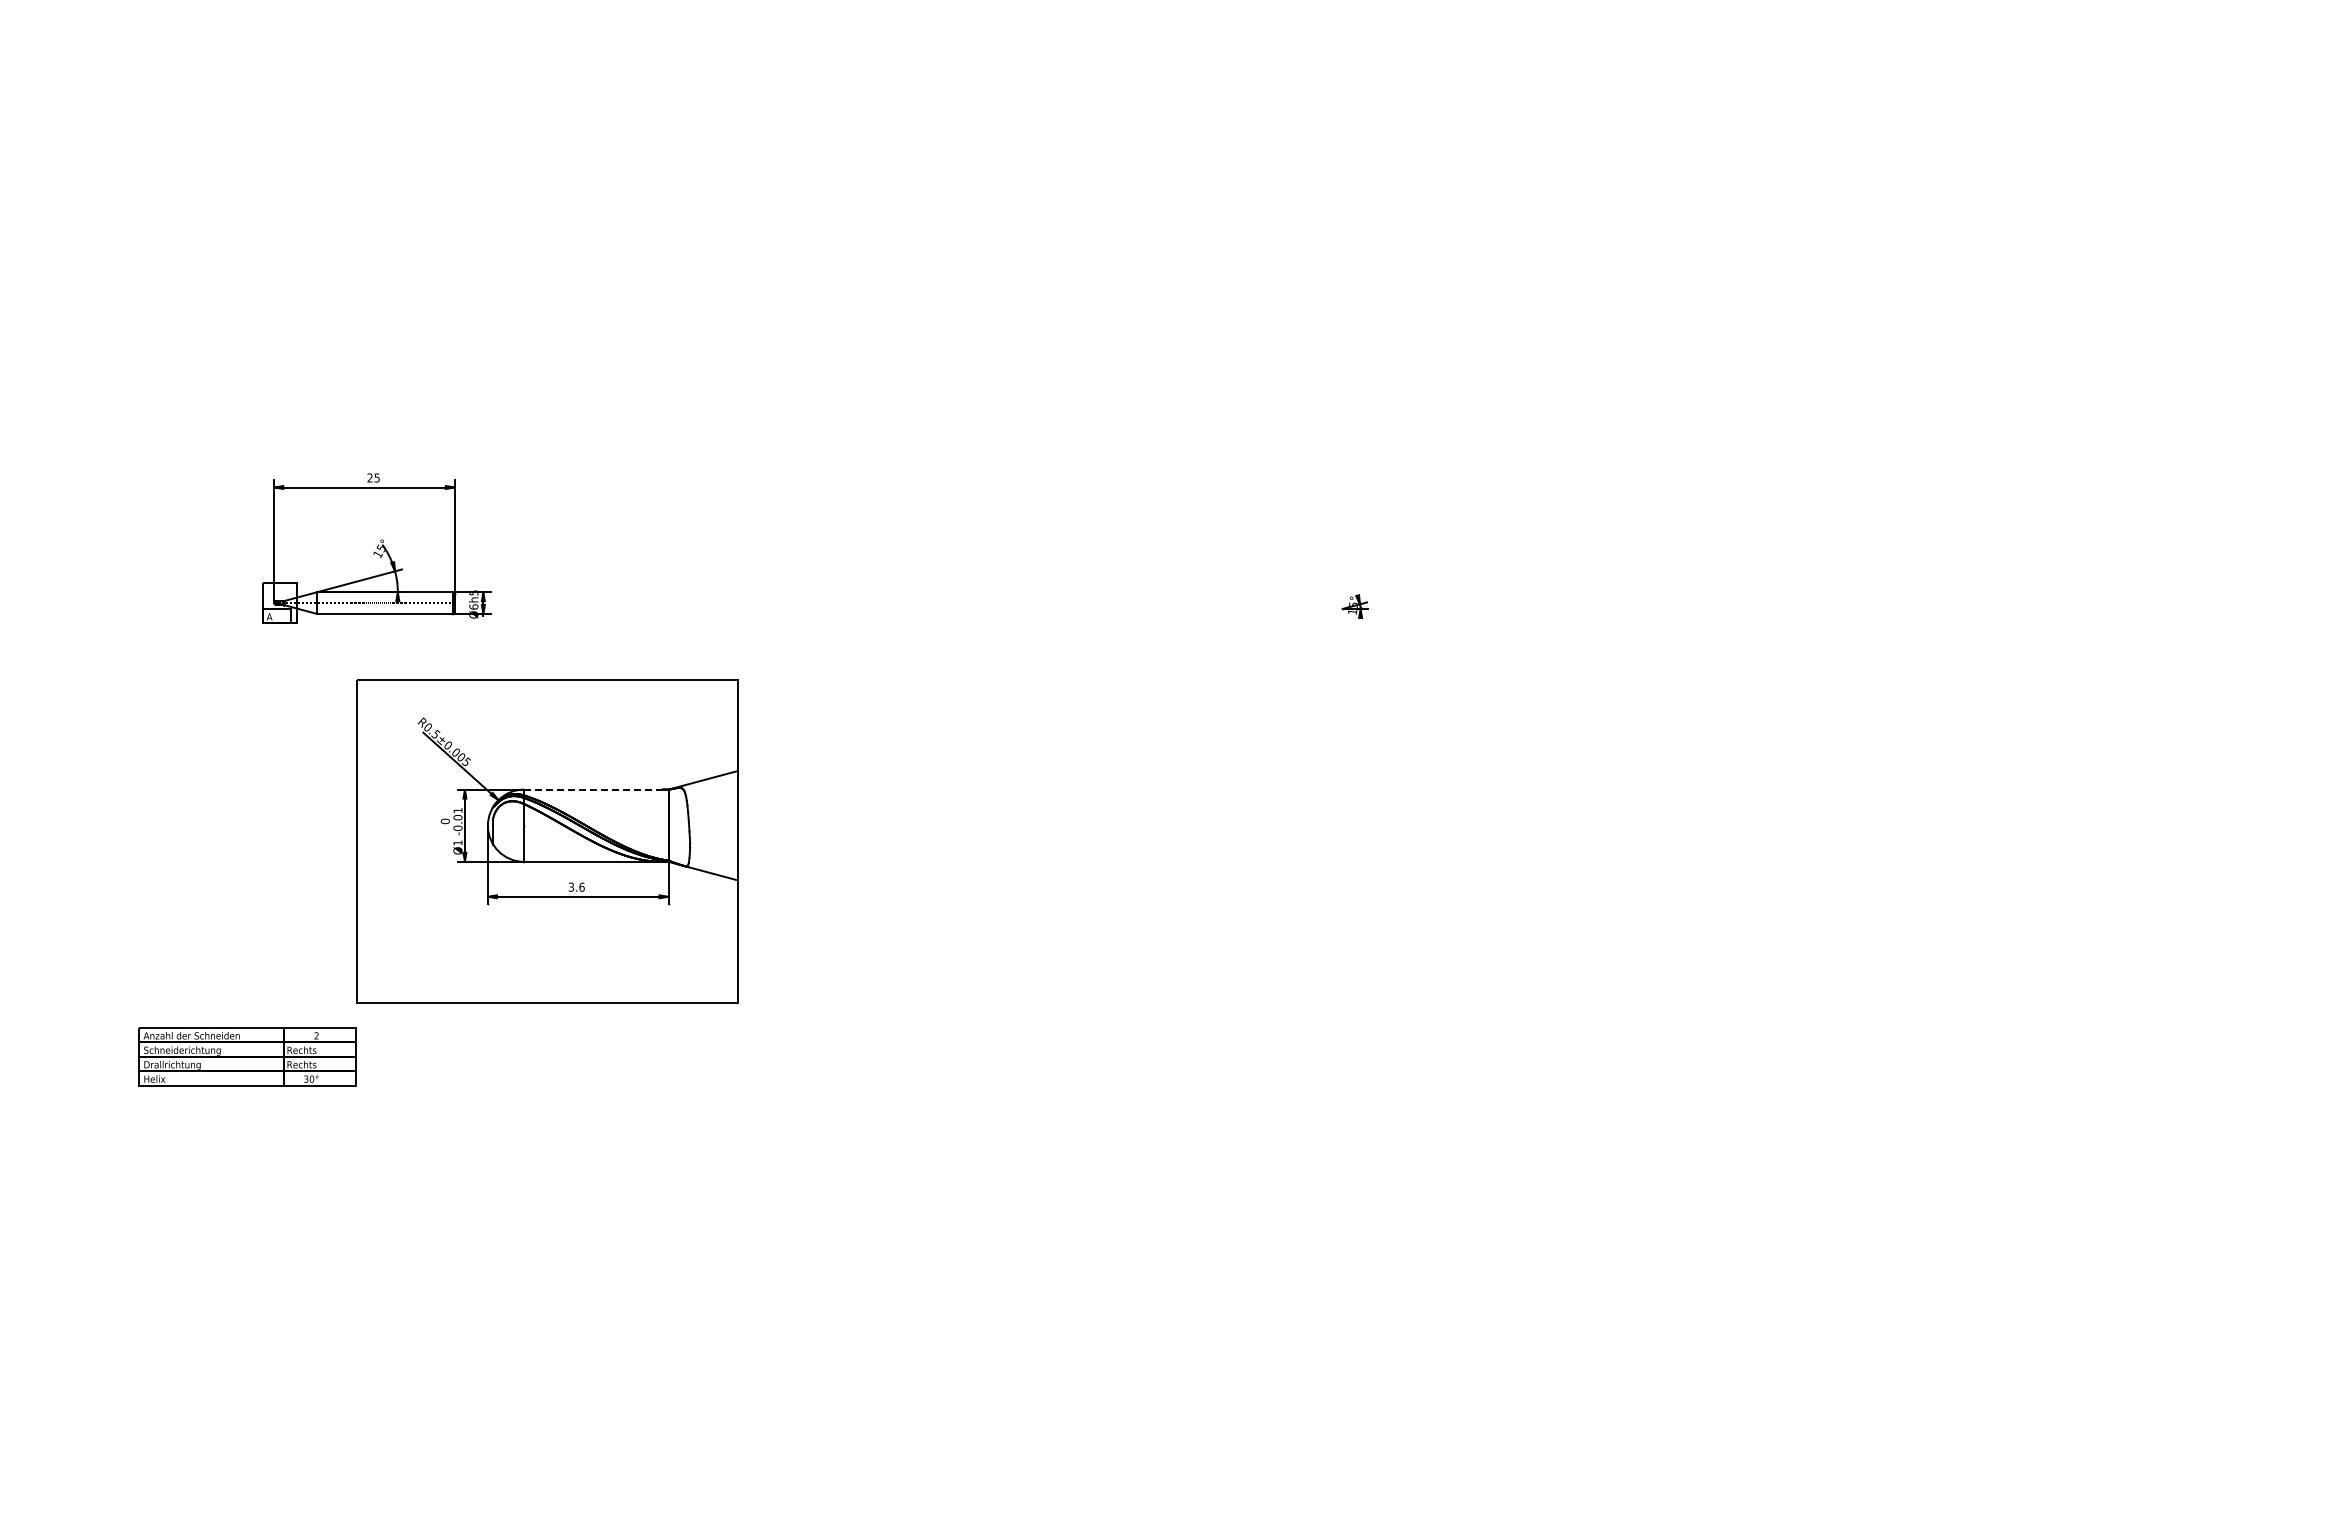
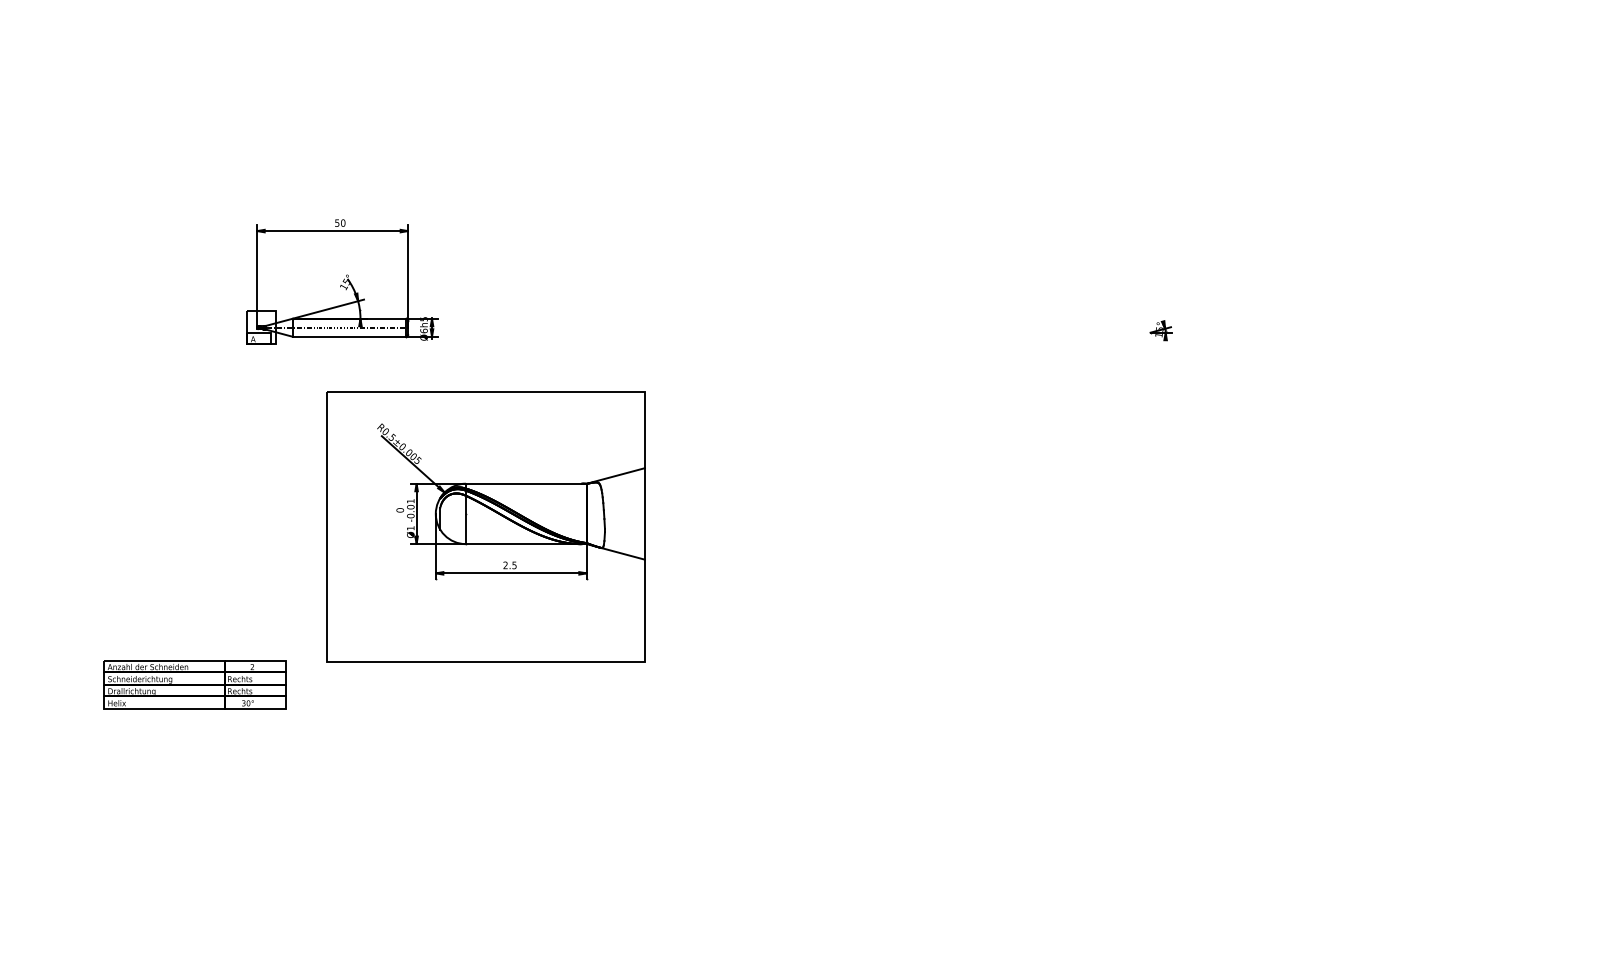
text: (373, 477) -> (340, 222), 25 -> 50
line: (596, 789) -> (526, 483), dashed -> solid
text: (576, 886) -> (509, 564), 3.6 -> 2.5
part: (247, 1056) -> (194, 684), moved

